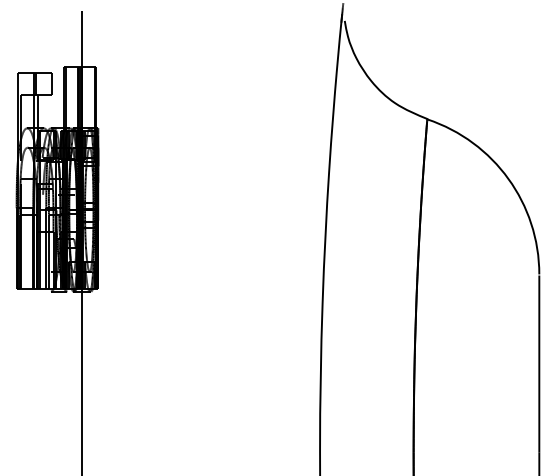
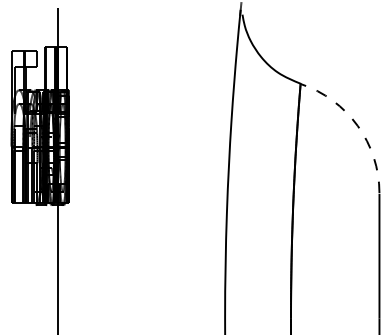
arc: (508, 178) -> (357, 125), solid -> dashed

